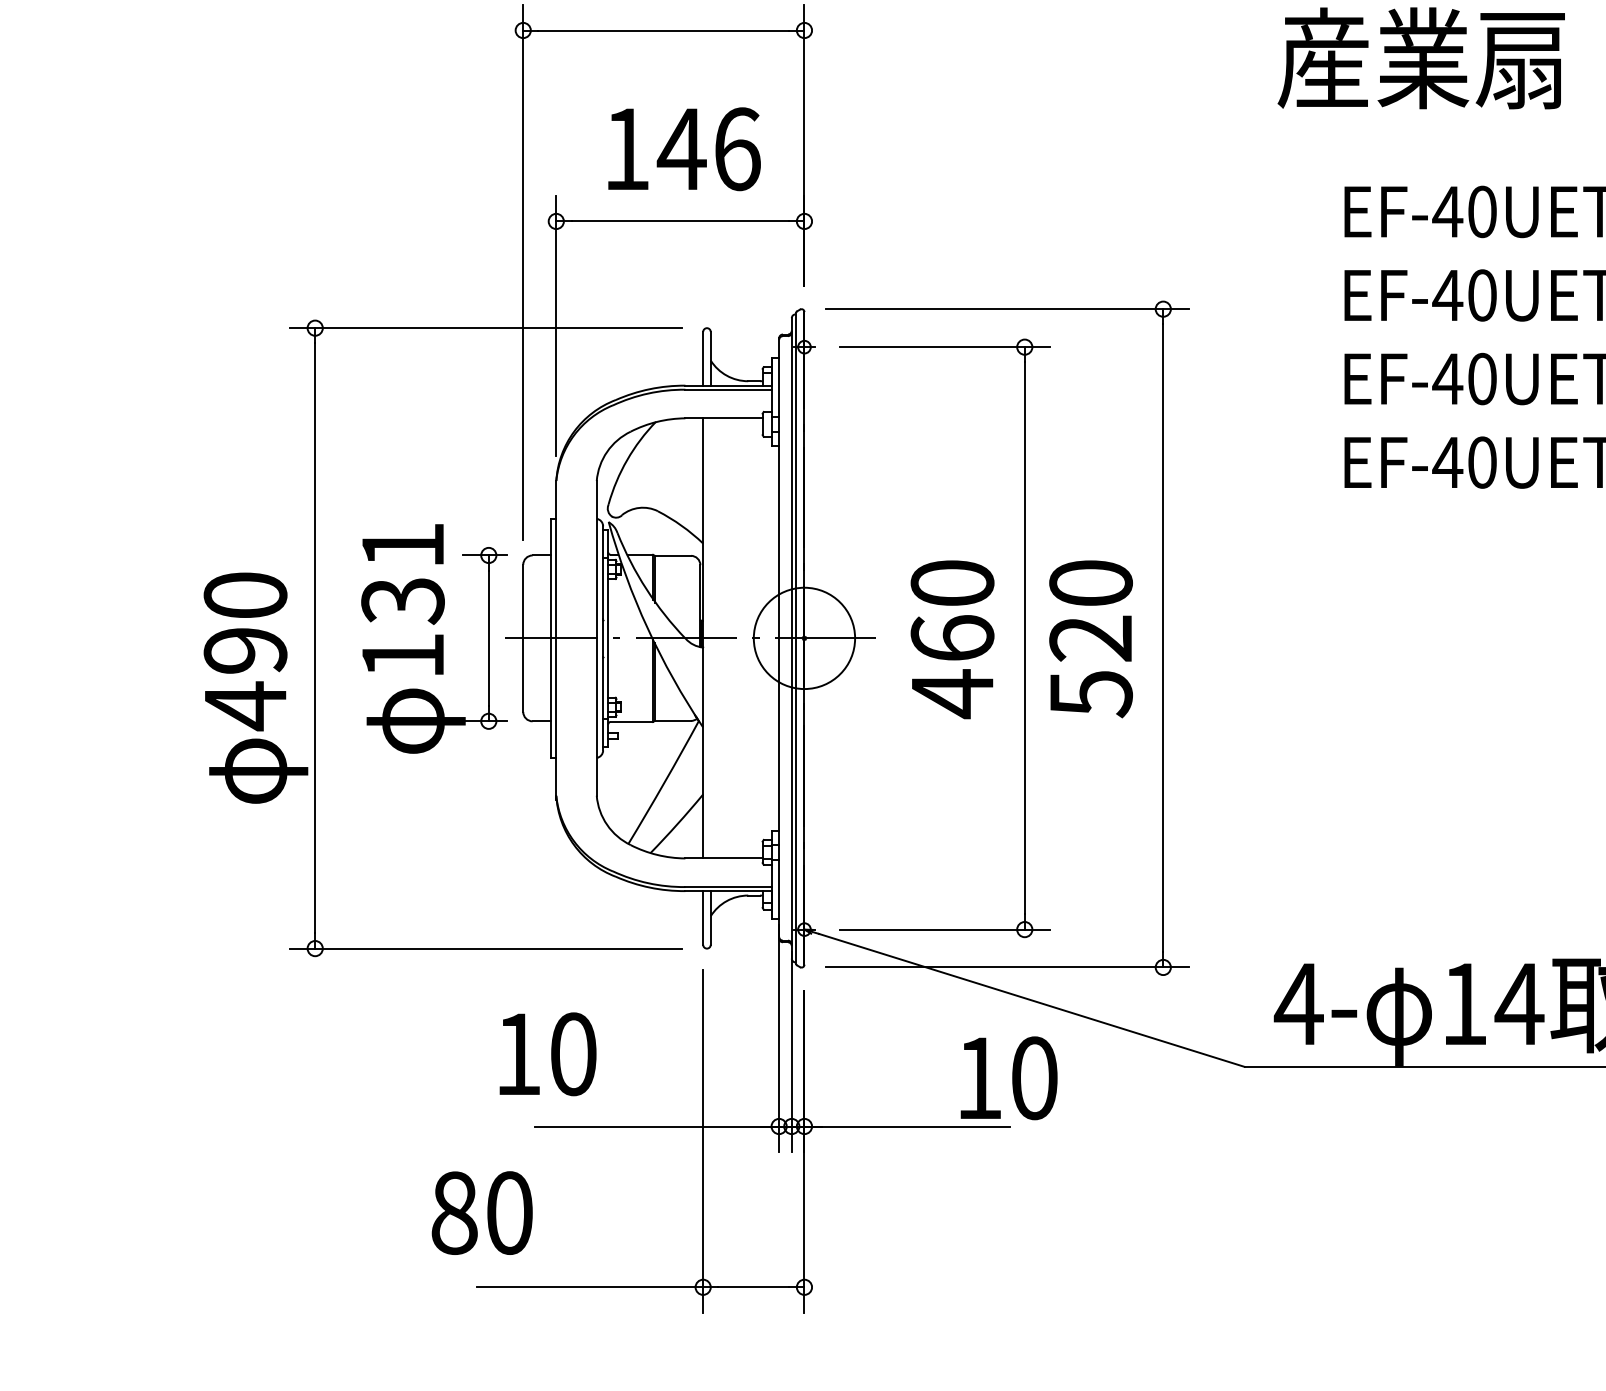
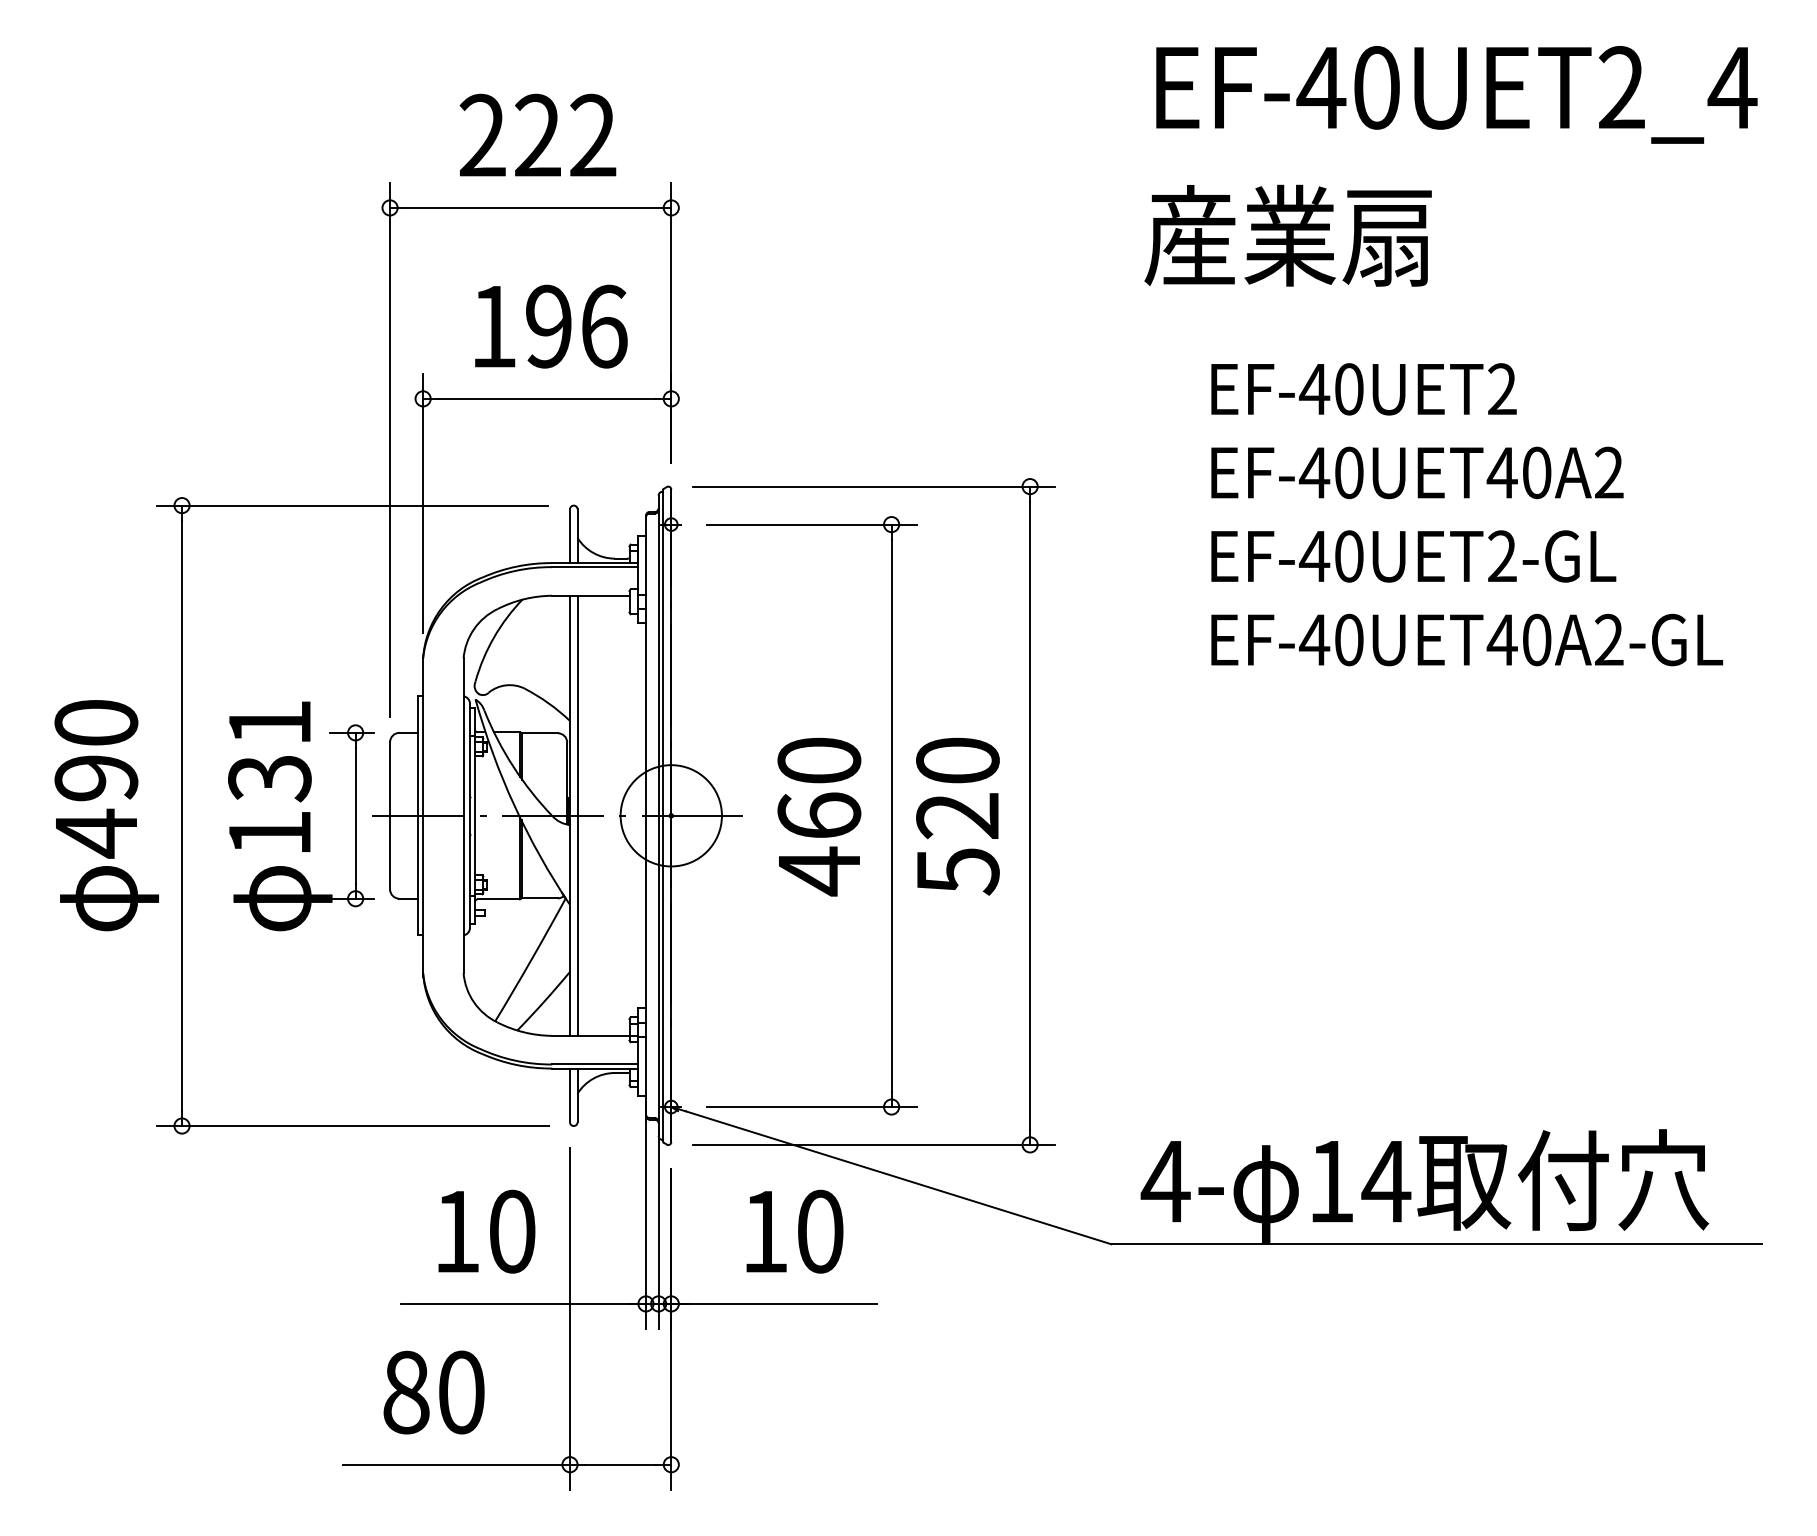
text: (681, 149) -> (548, 326), 146 -> 196
line: (710, 638) -> (577, 815), added
text: (255, 688) -> (106, 815), moved
text: (547, 1054) -> (486, 1231), moved
text: (1008, 1078) -> (794, 1231), moved
text: (481, 1213) -> (433, 1392), moved

